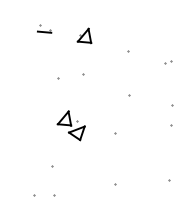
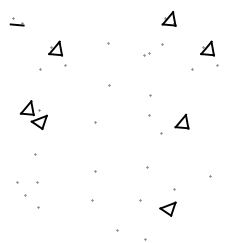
part: (43, 28) -> (16, 21), moved
part: (84, 35) -> (55, 48), moved
part: (70, 125) -> (33, 114), moved

